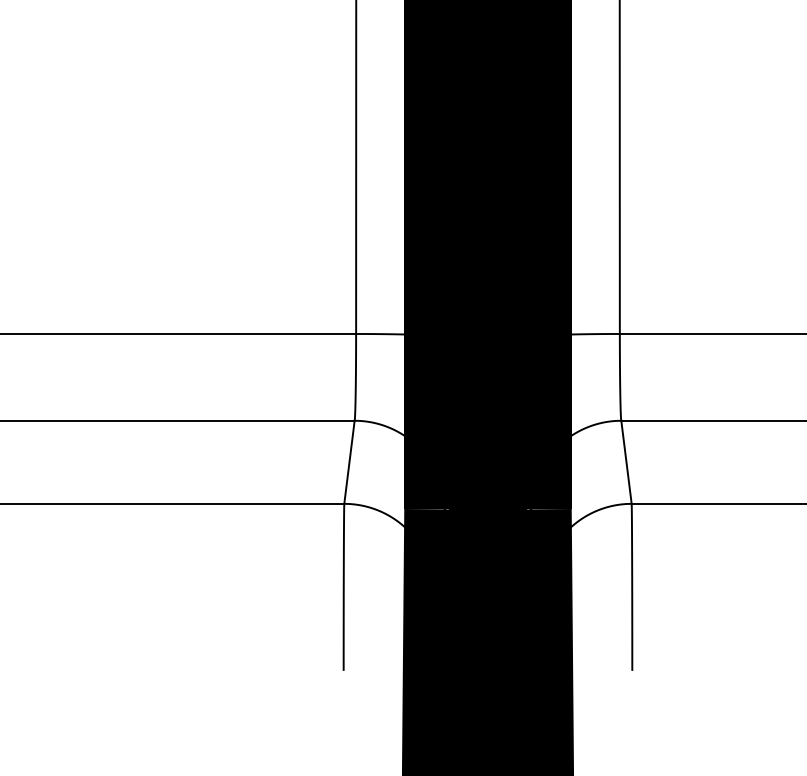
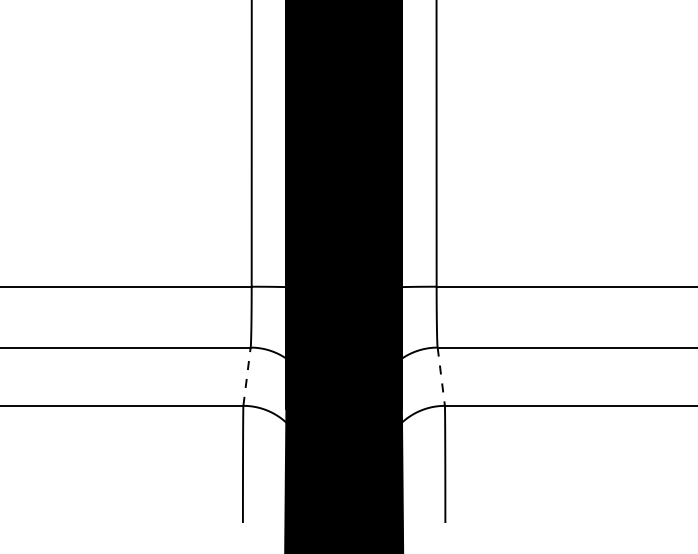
line: (350, 461) -> (247, 376), solid -> dashed
line: (626, 463) -> (441, 377), solid -> dashed

